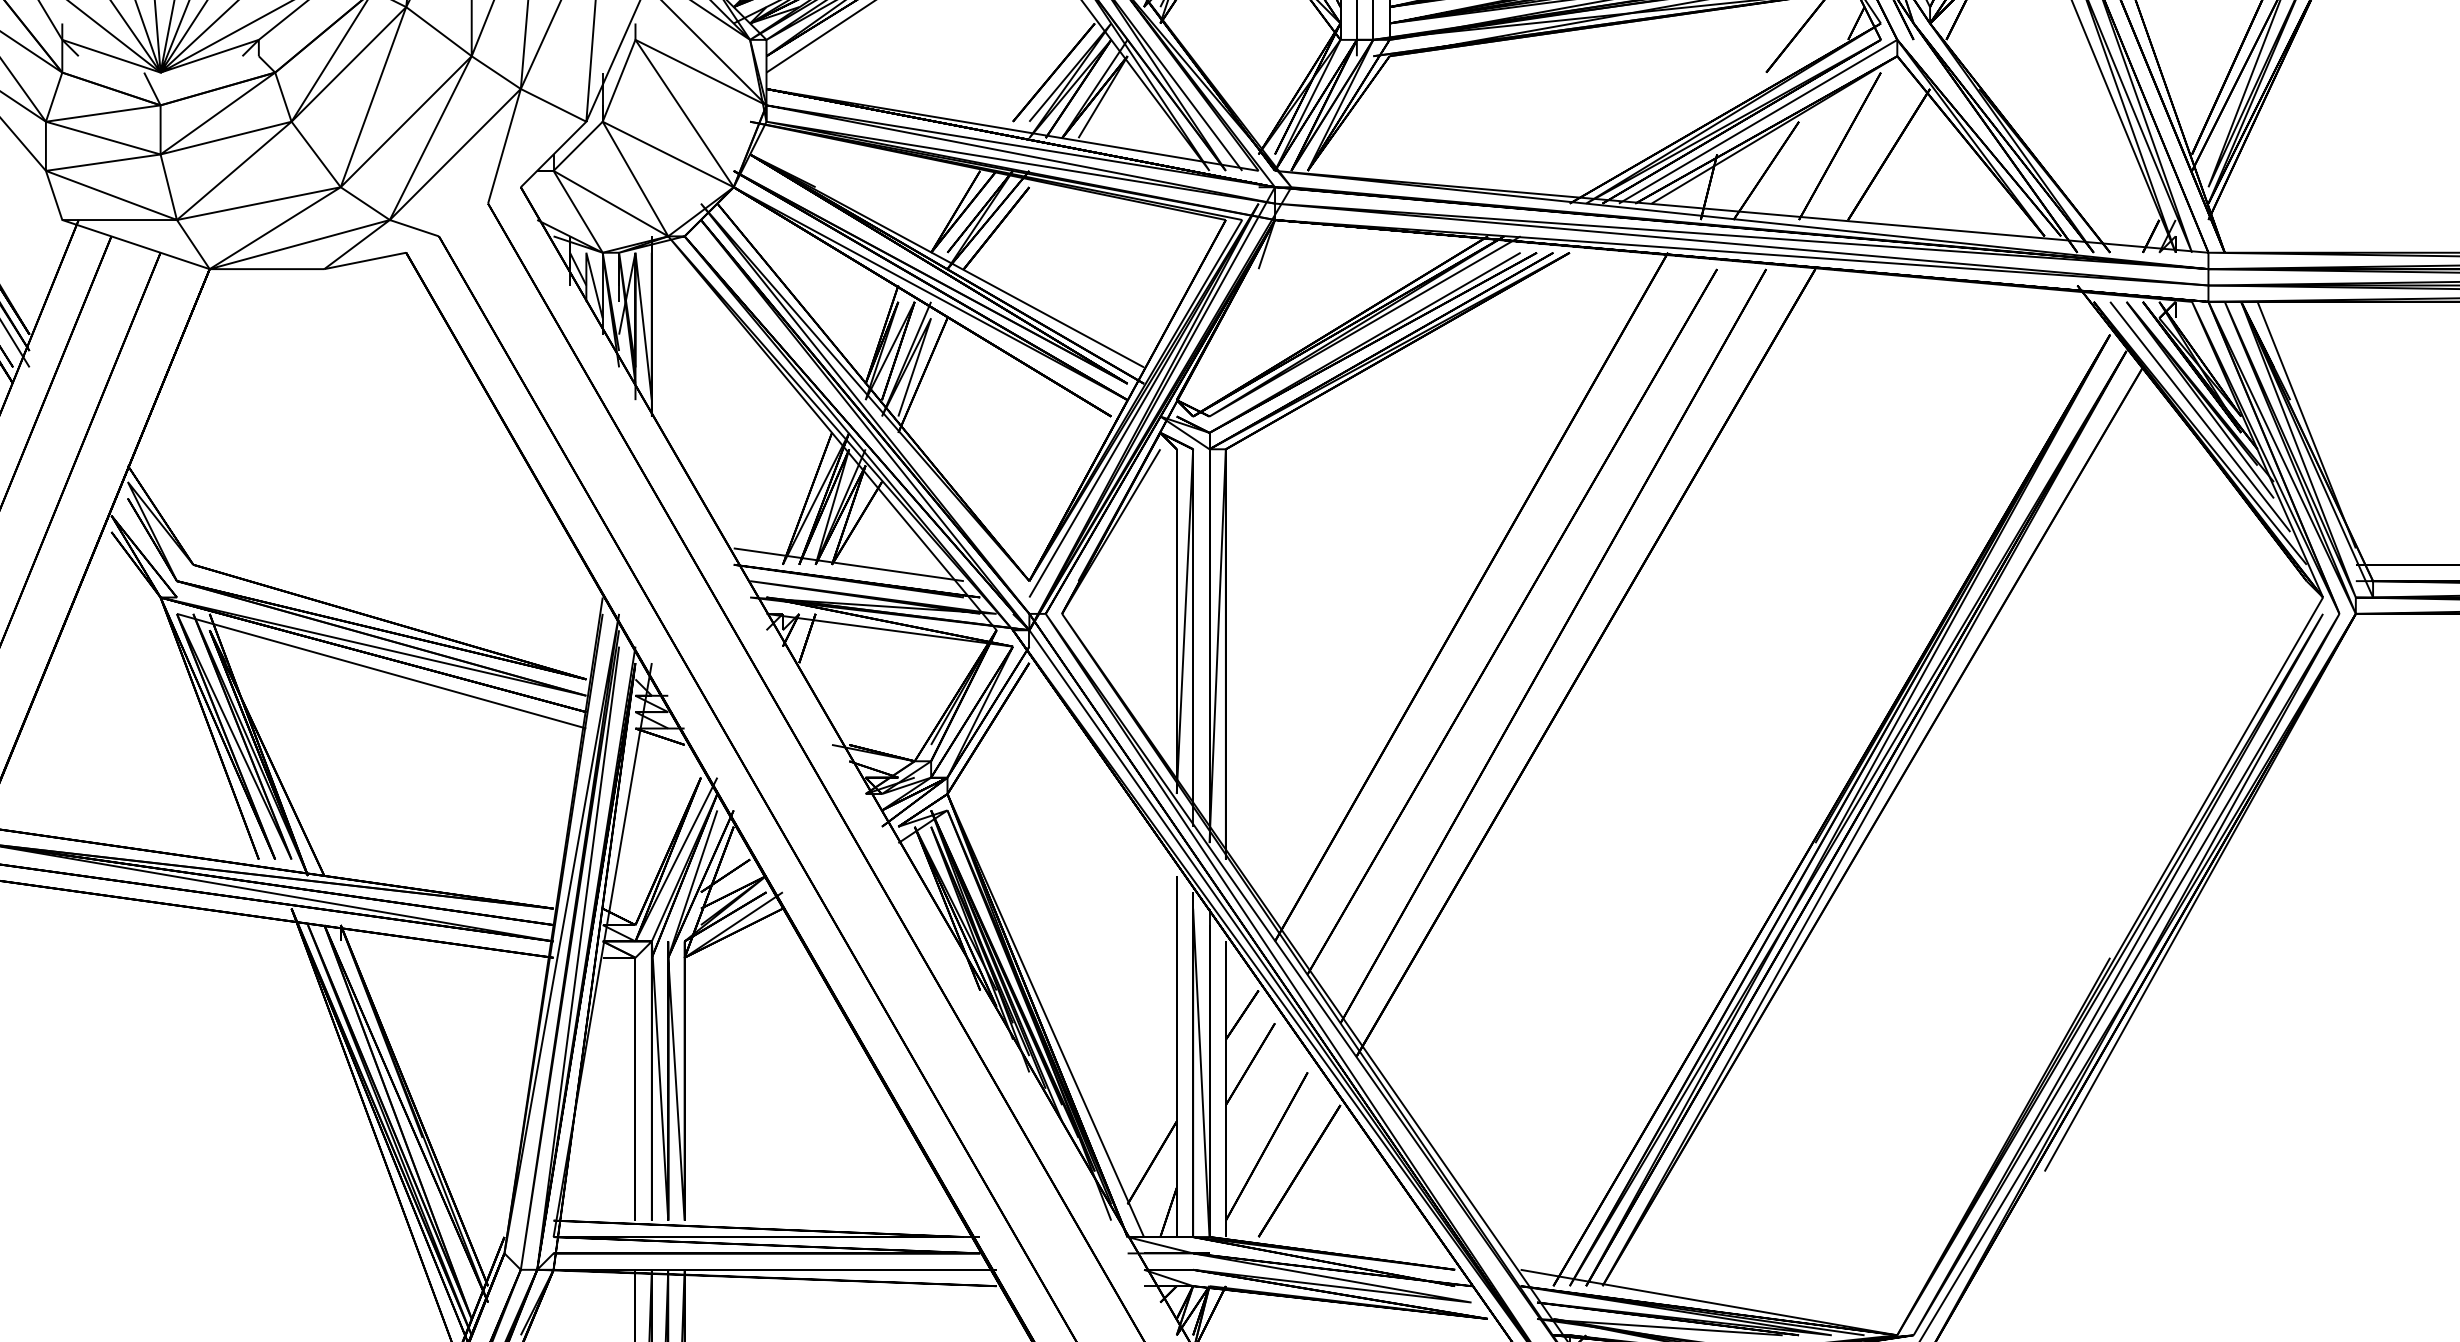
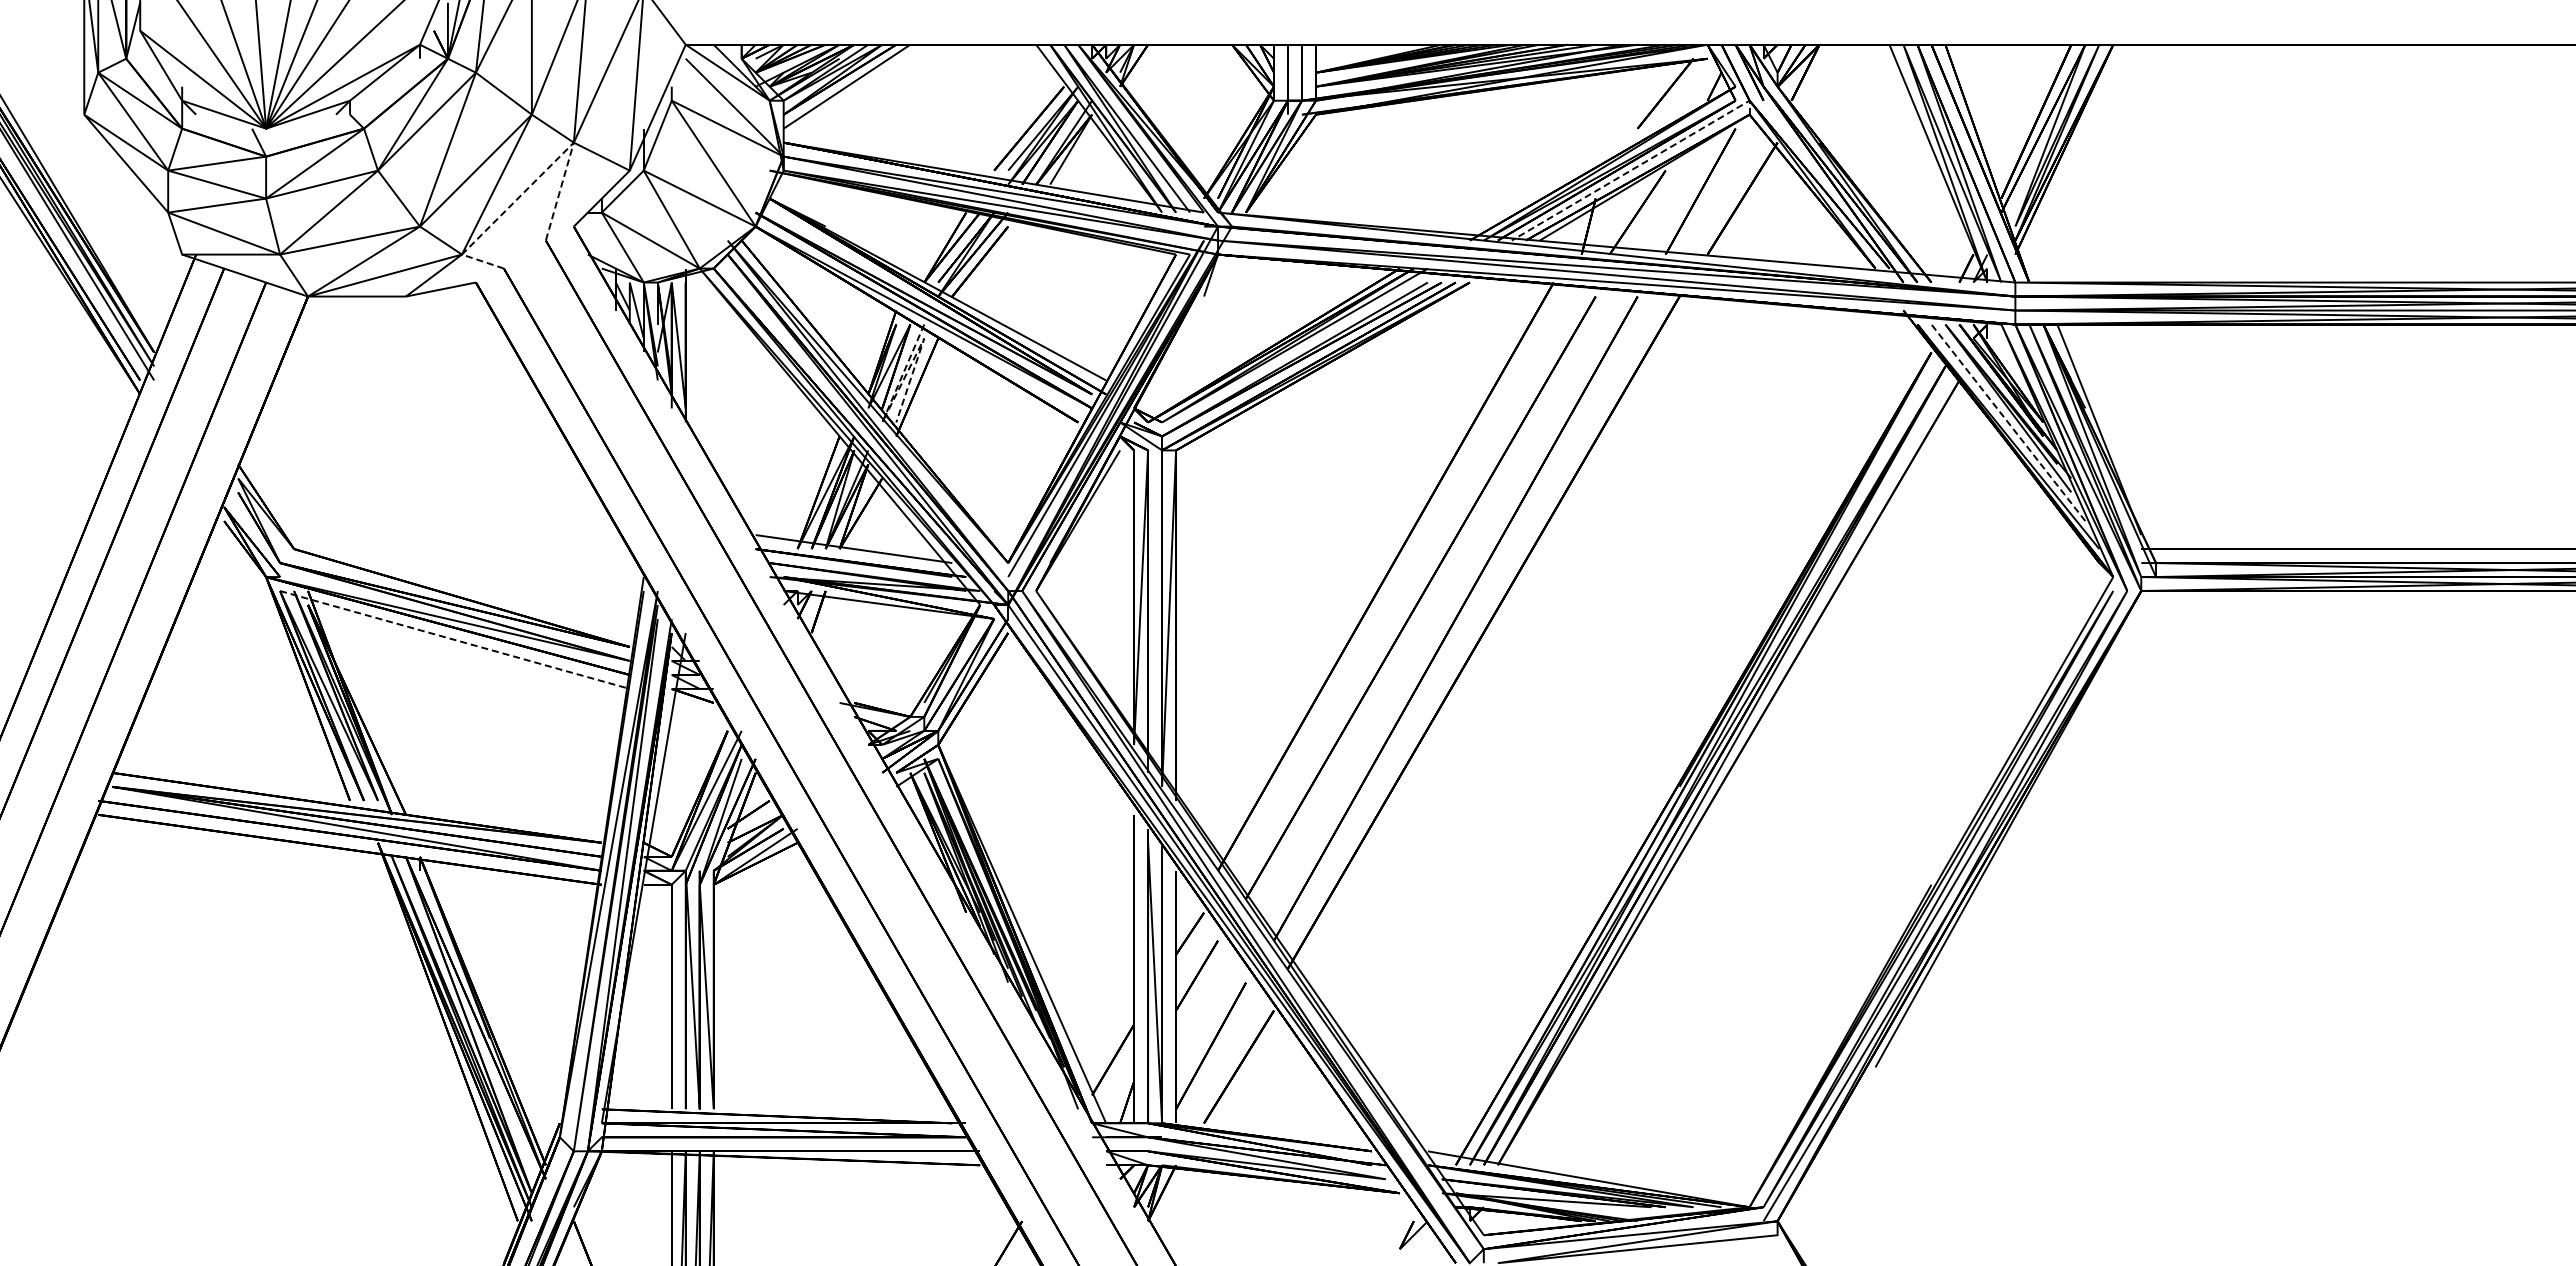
line: (1764, 118) -> (1636, 167), solid -> dashed
line: (478, 130) -> (537, 178), solid -> dashed
line: (902, 376) -> (899, 388), solid -> dashed
line: (2200, 416) -> (2008, 422), solid -> dashed
line: (381, 670) -> (454, 639), solid -> dashed

